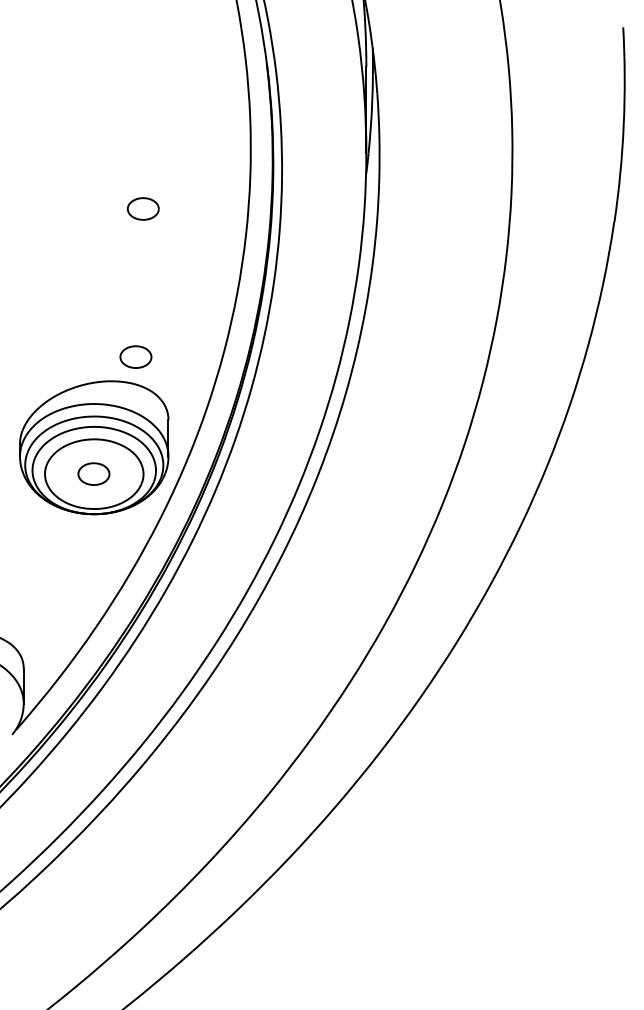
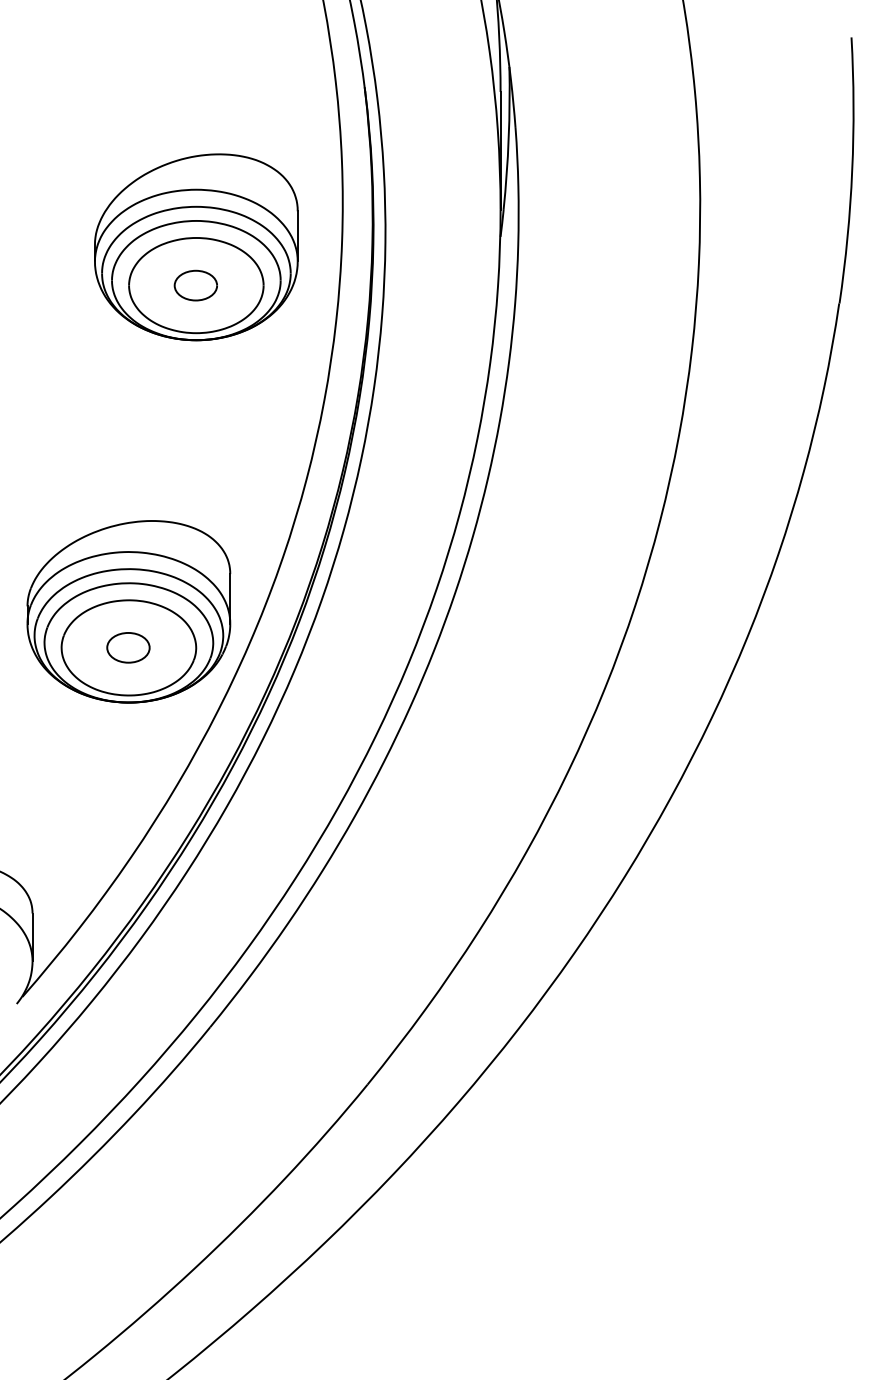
part: (143, 180) -> (196, 246), added
part: (135, 356) -> (185, 487), removed

